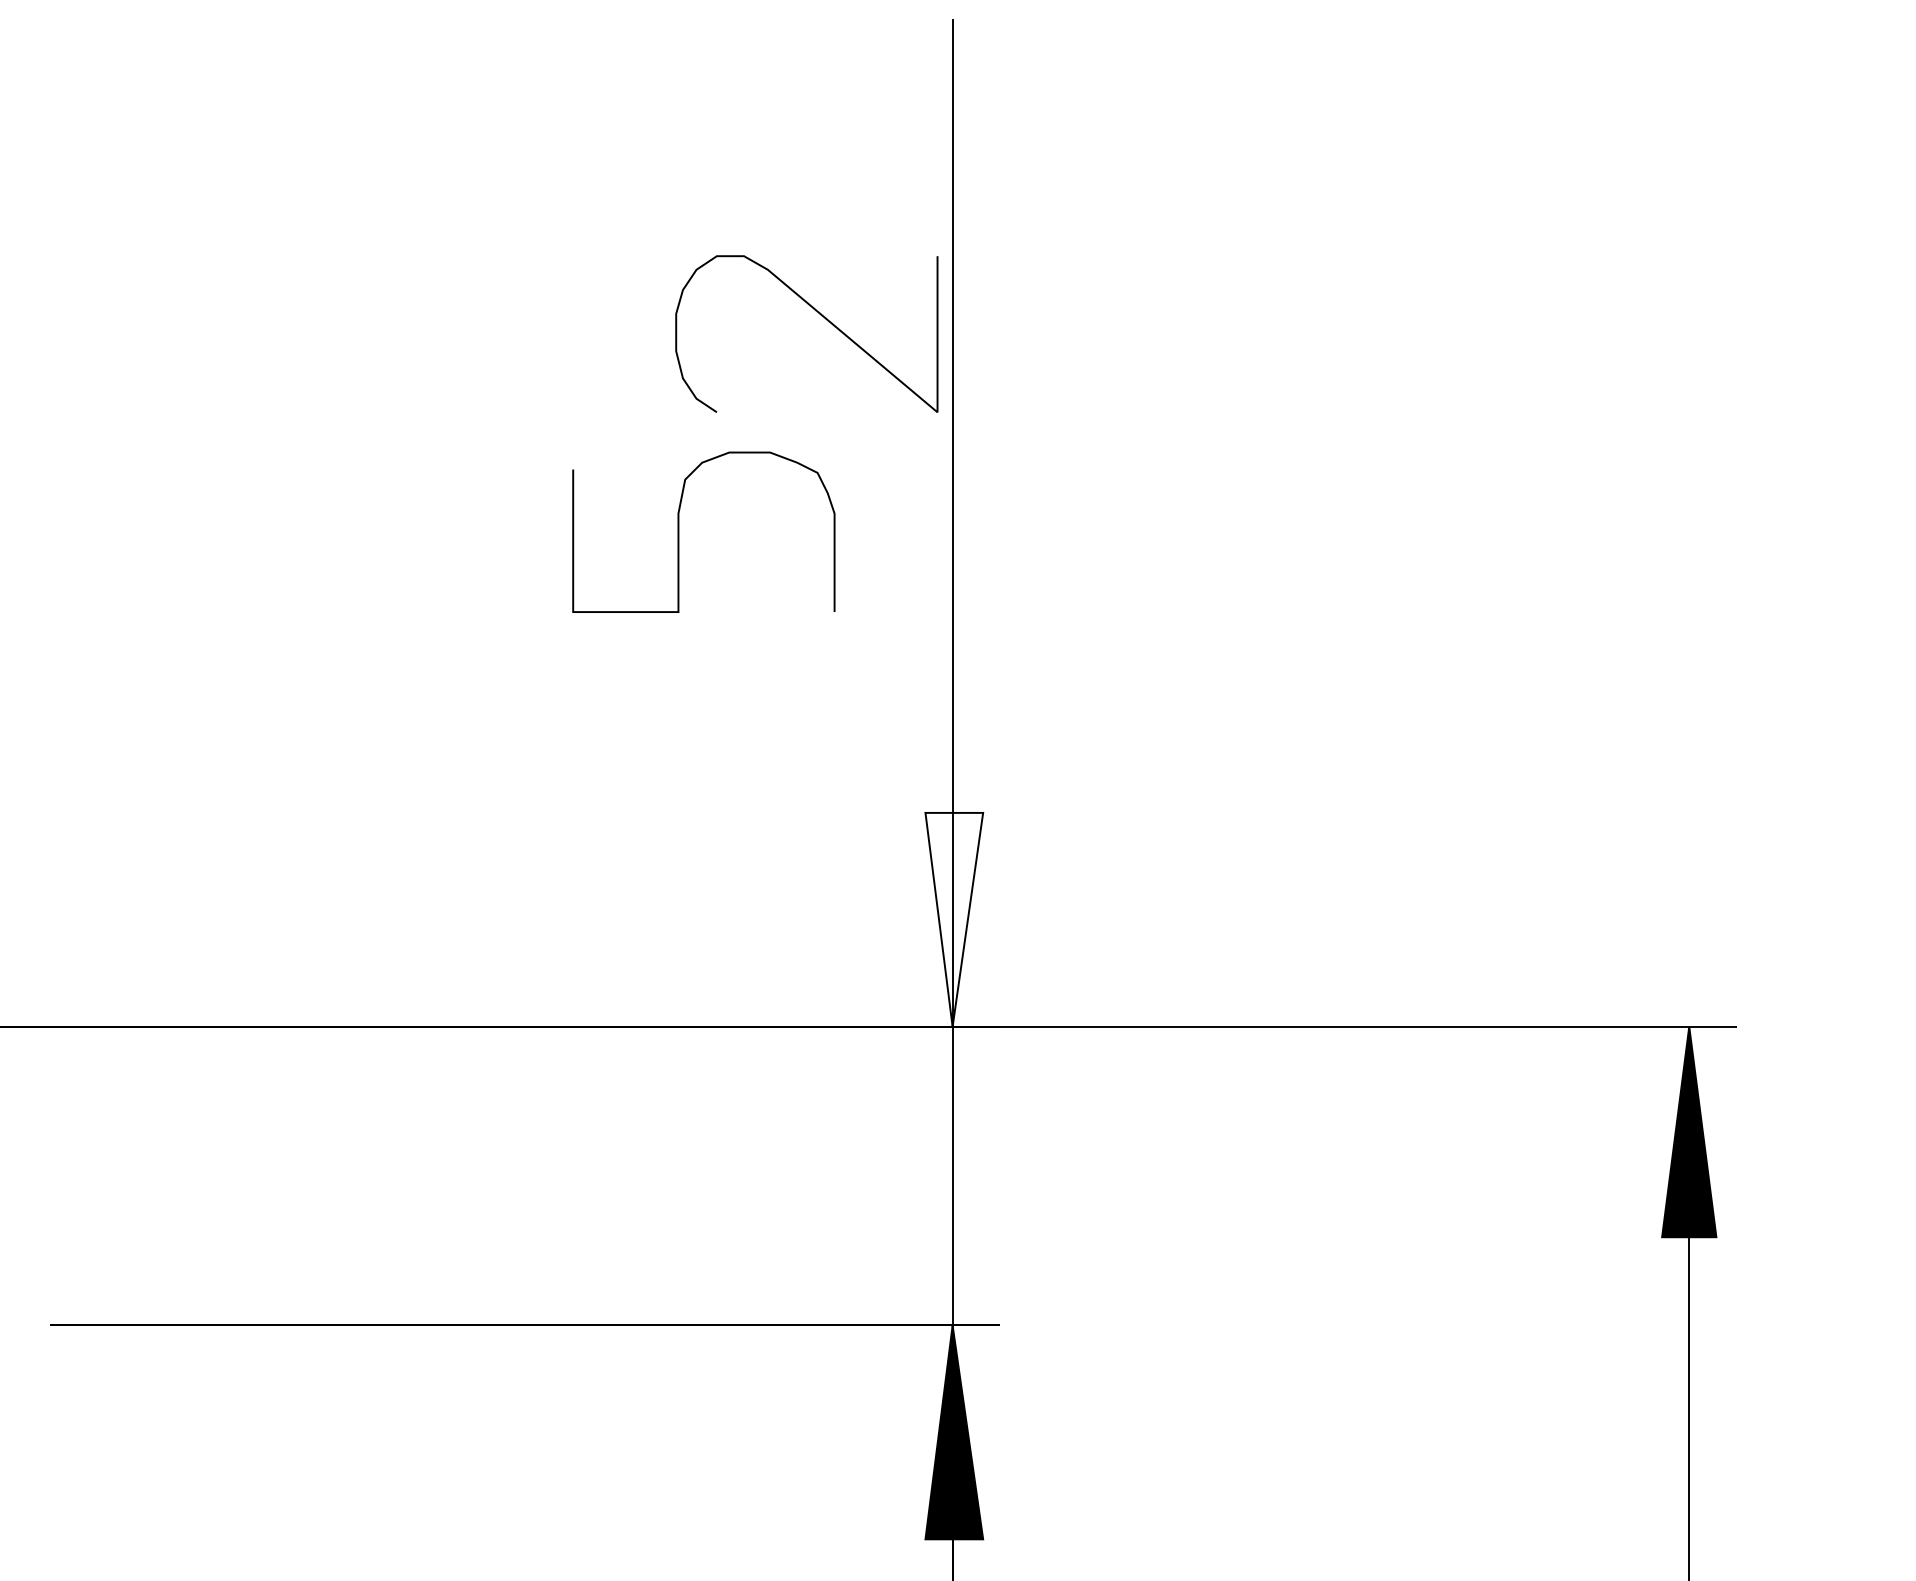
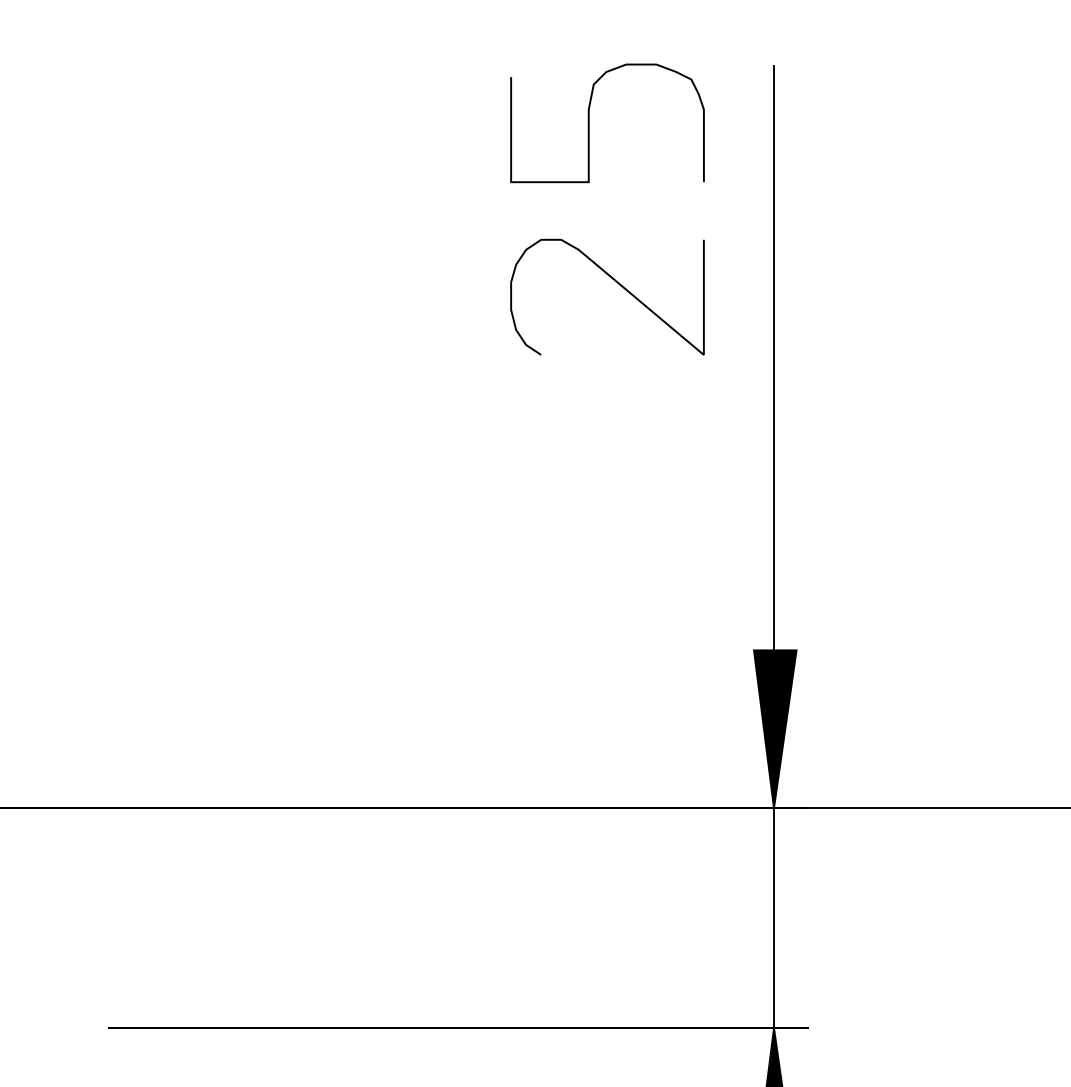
curve: (821, 316) -> (618, 284), moved
curve: (679, 531) -> (589, 122), moved
fill: (954, 919) -> (775, 729), added

